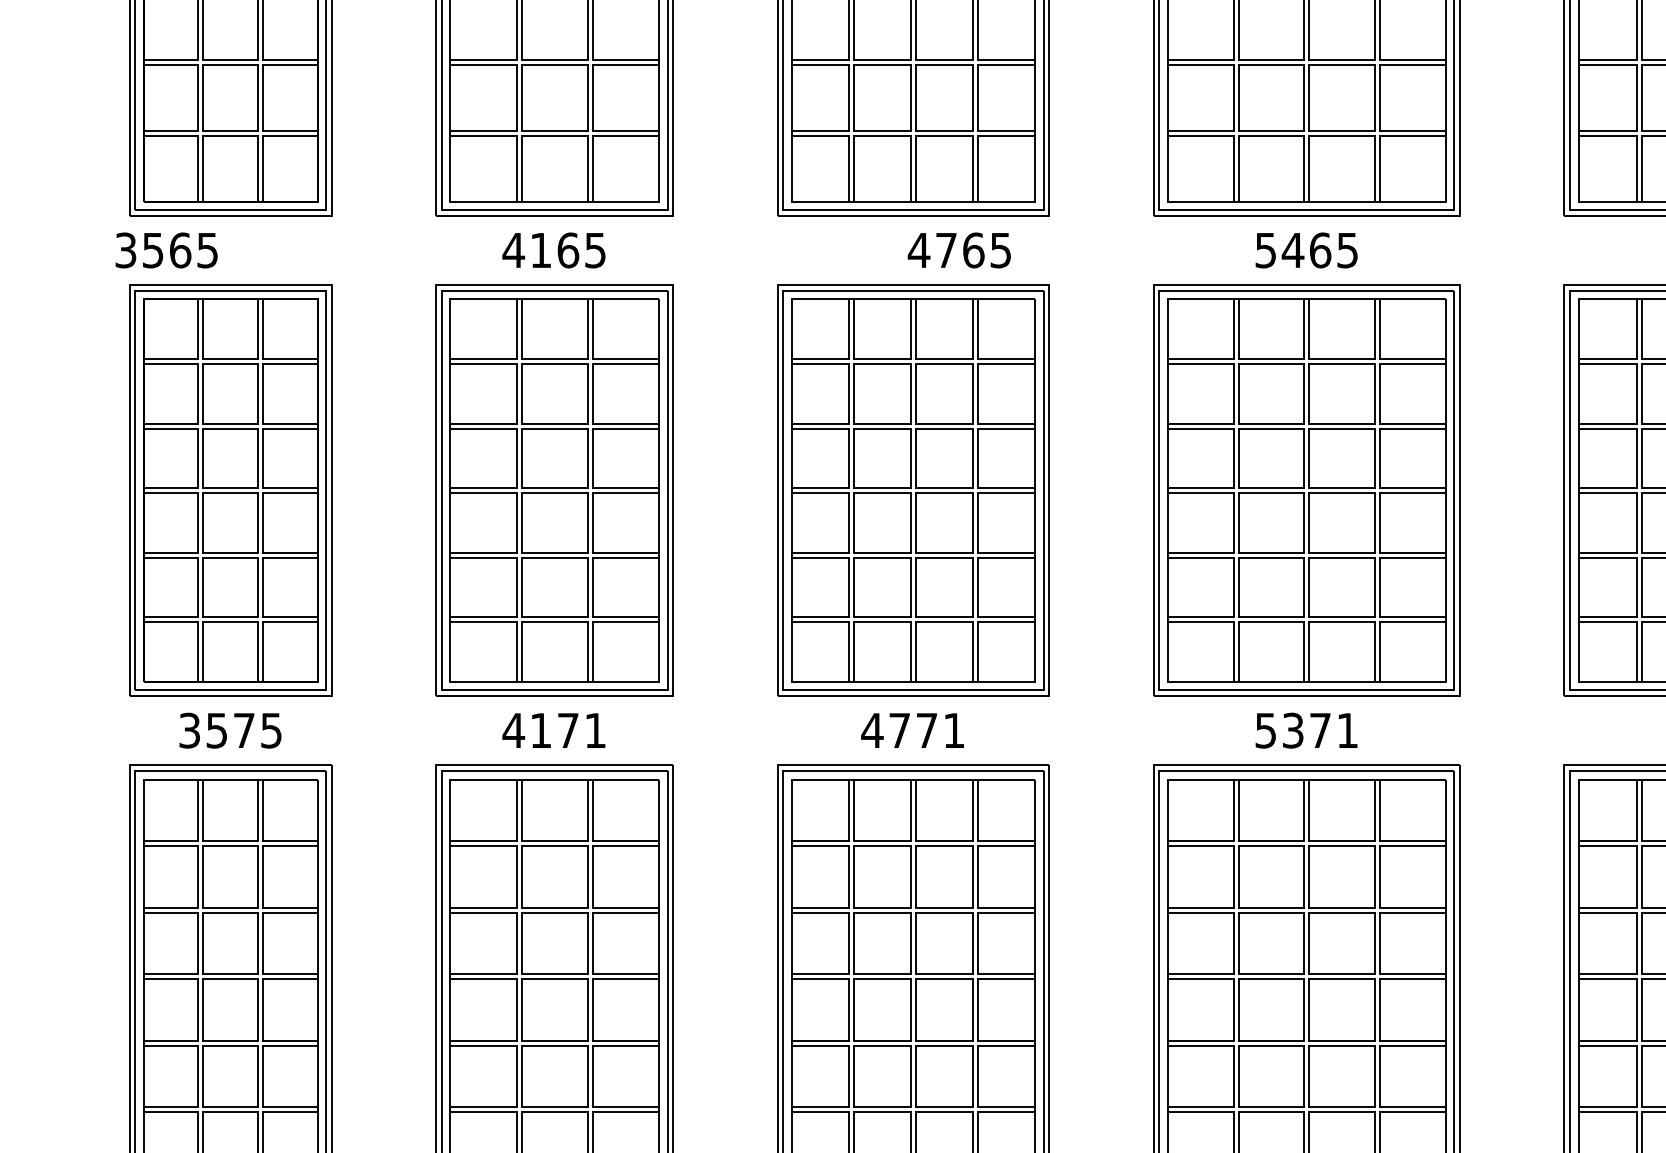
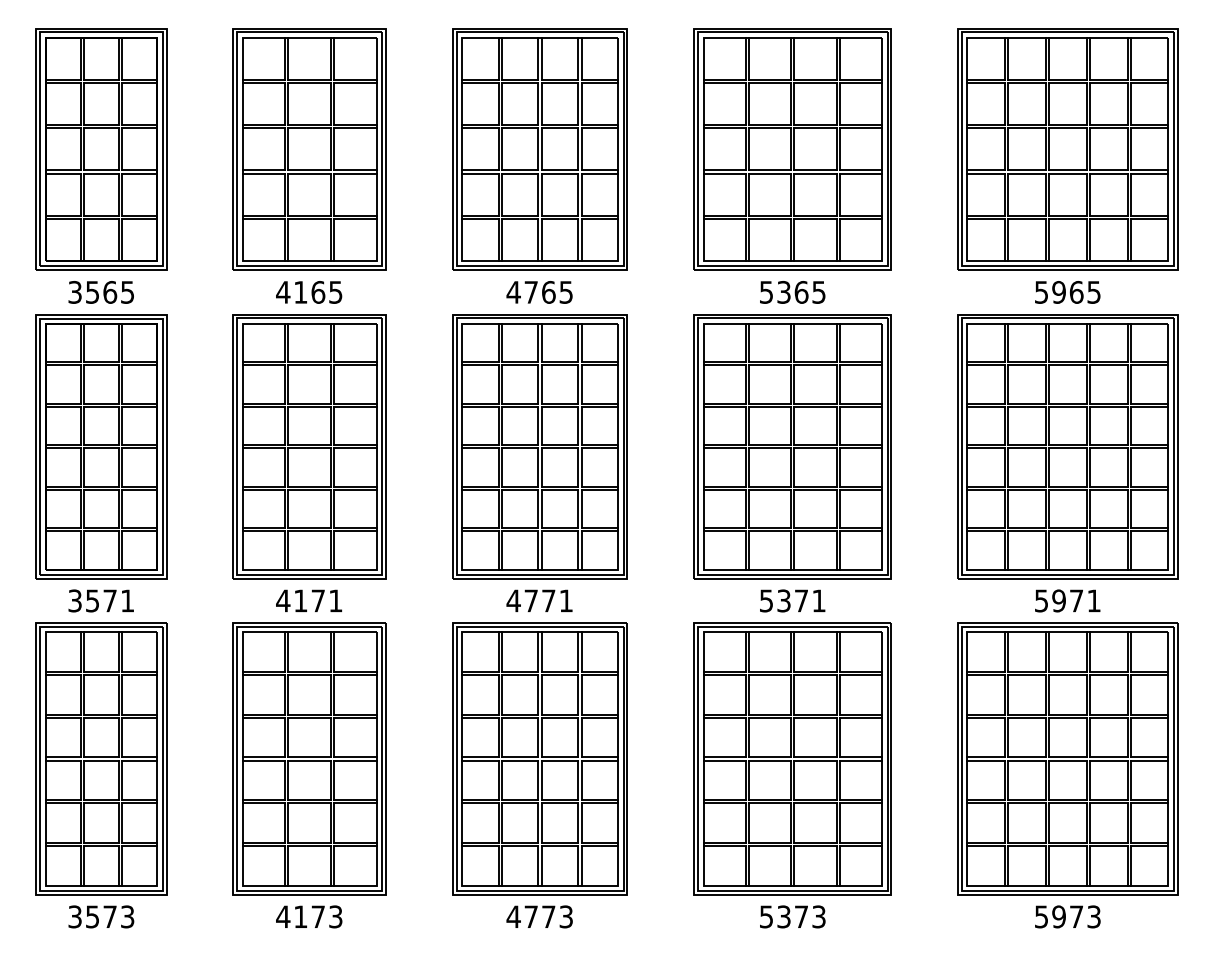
text: (1292, 249) -> (783, 291), 5465 -> 5365
text: (165, 250) -> (100, 292), moved
text: (959, 250) -> (539, 292), moved
text: (271, 729) -> (127, 600), 3575 -> 3571

